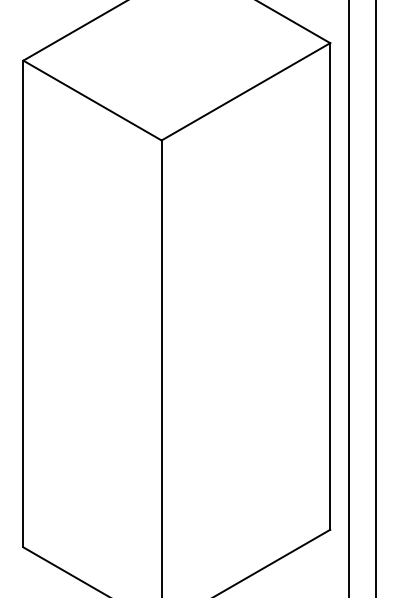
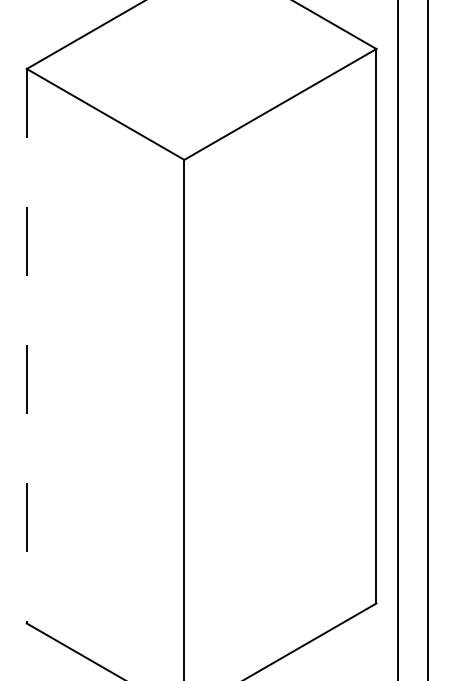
line: (23, 304) -> (26, 346), solid -> dashed

